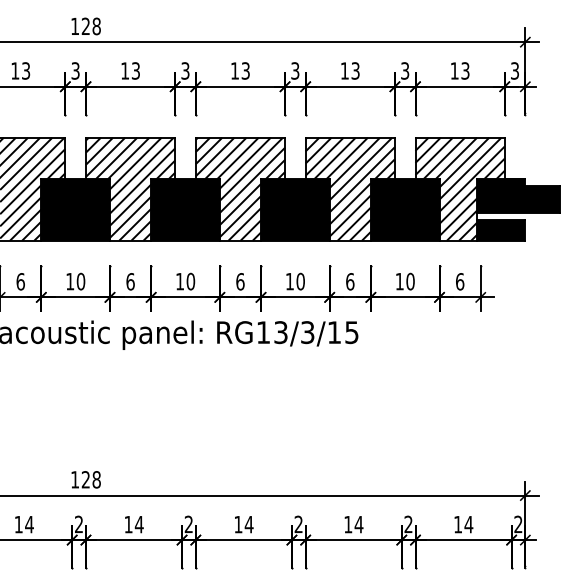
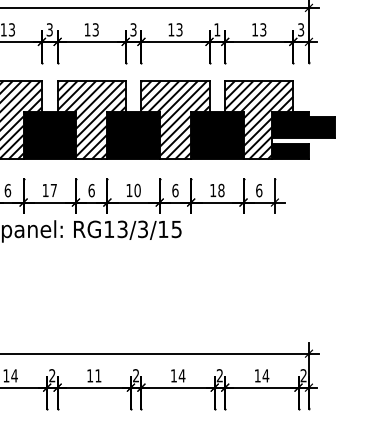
text: (405, 70) -> (217, 29), 3 -> 1
text: (190, 281) -> (53, 190), 10 -> 17
text: (410, 281) -> (221, 190), 10 -> 18
text: (248, 524) -> (97, 375), 14 -> 11

